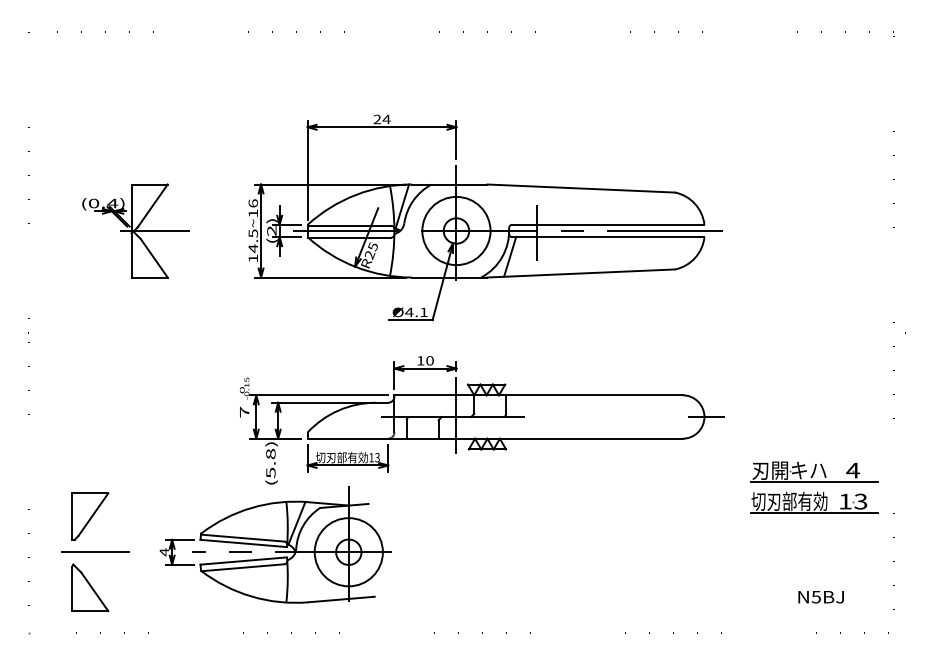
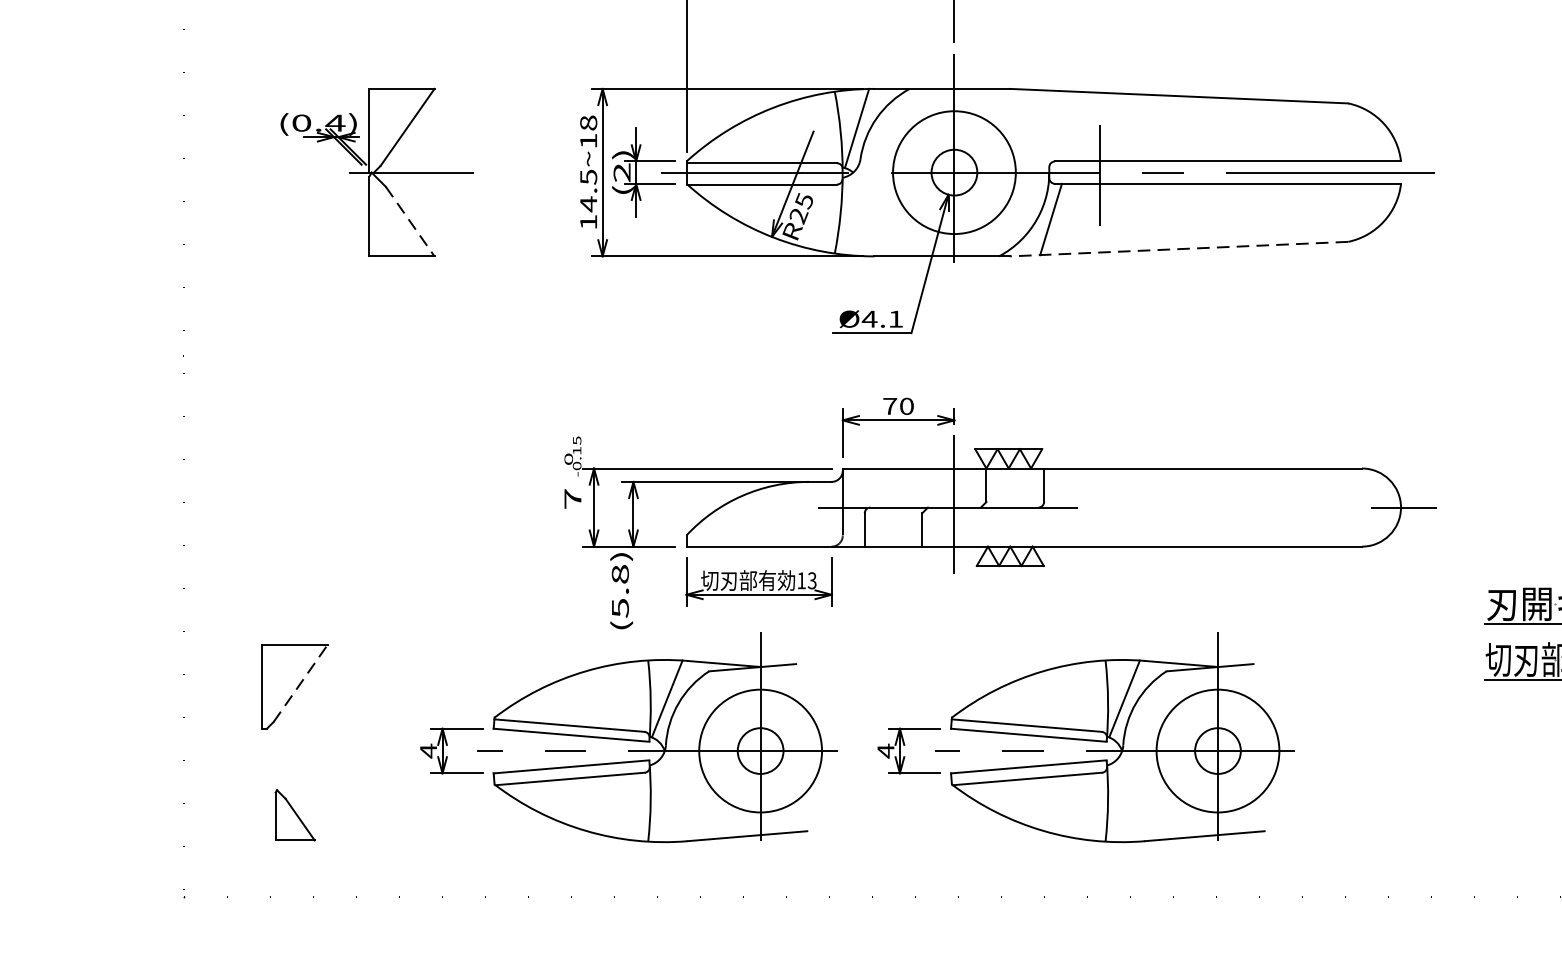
text: (252, 203) -> (587, 123), 14.5~16 -> 14.5~18
line: (154, 258) -> (410, 222), solid -> dashed
line: (581, 273) -> (1179, 249), solid -> dashed
text: (420, 360) -> (889, 405), 10 -> 70
line: (93, 514) -> (300, 683), solid -> dashed
part: (529, 544) -> (1085, 737), added
line: (95, 552) -> (304, 751), removed
part: (90, 587) -> (295, 814), size x0.6

